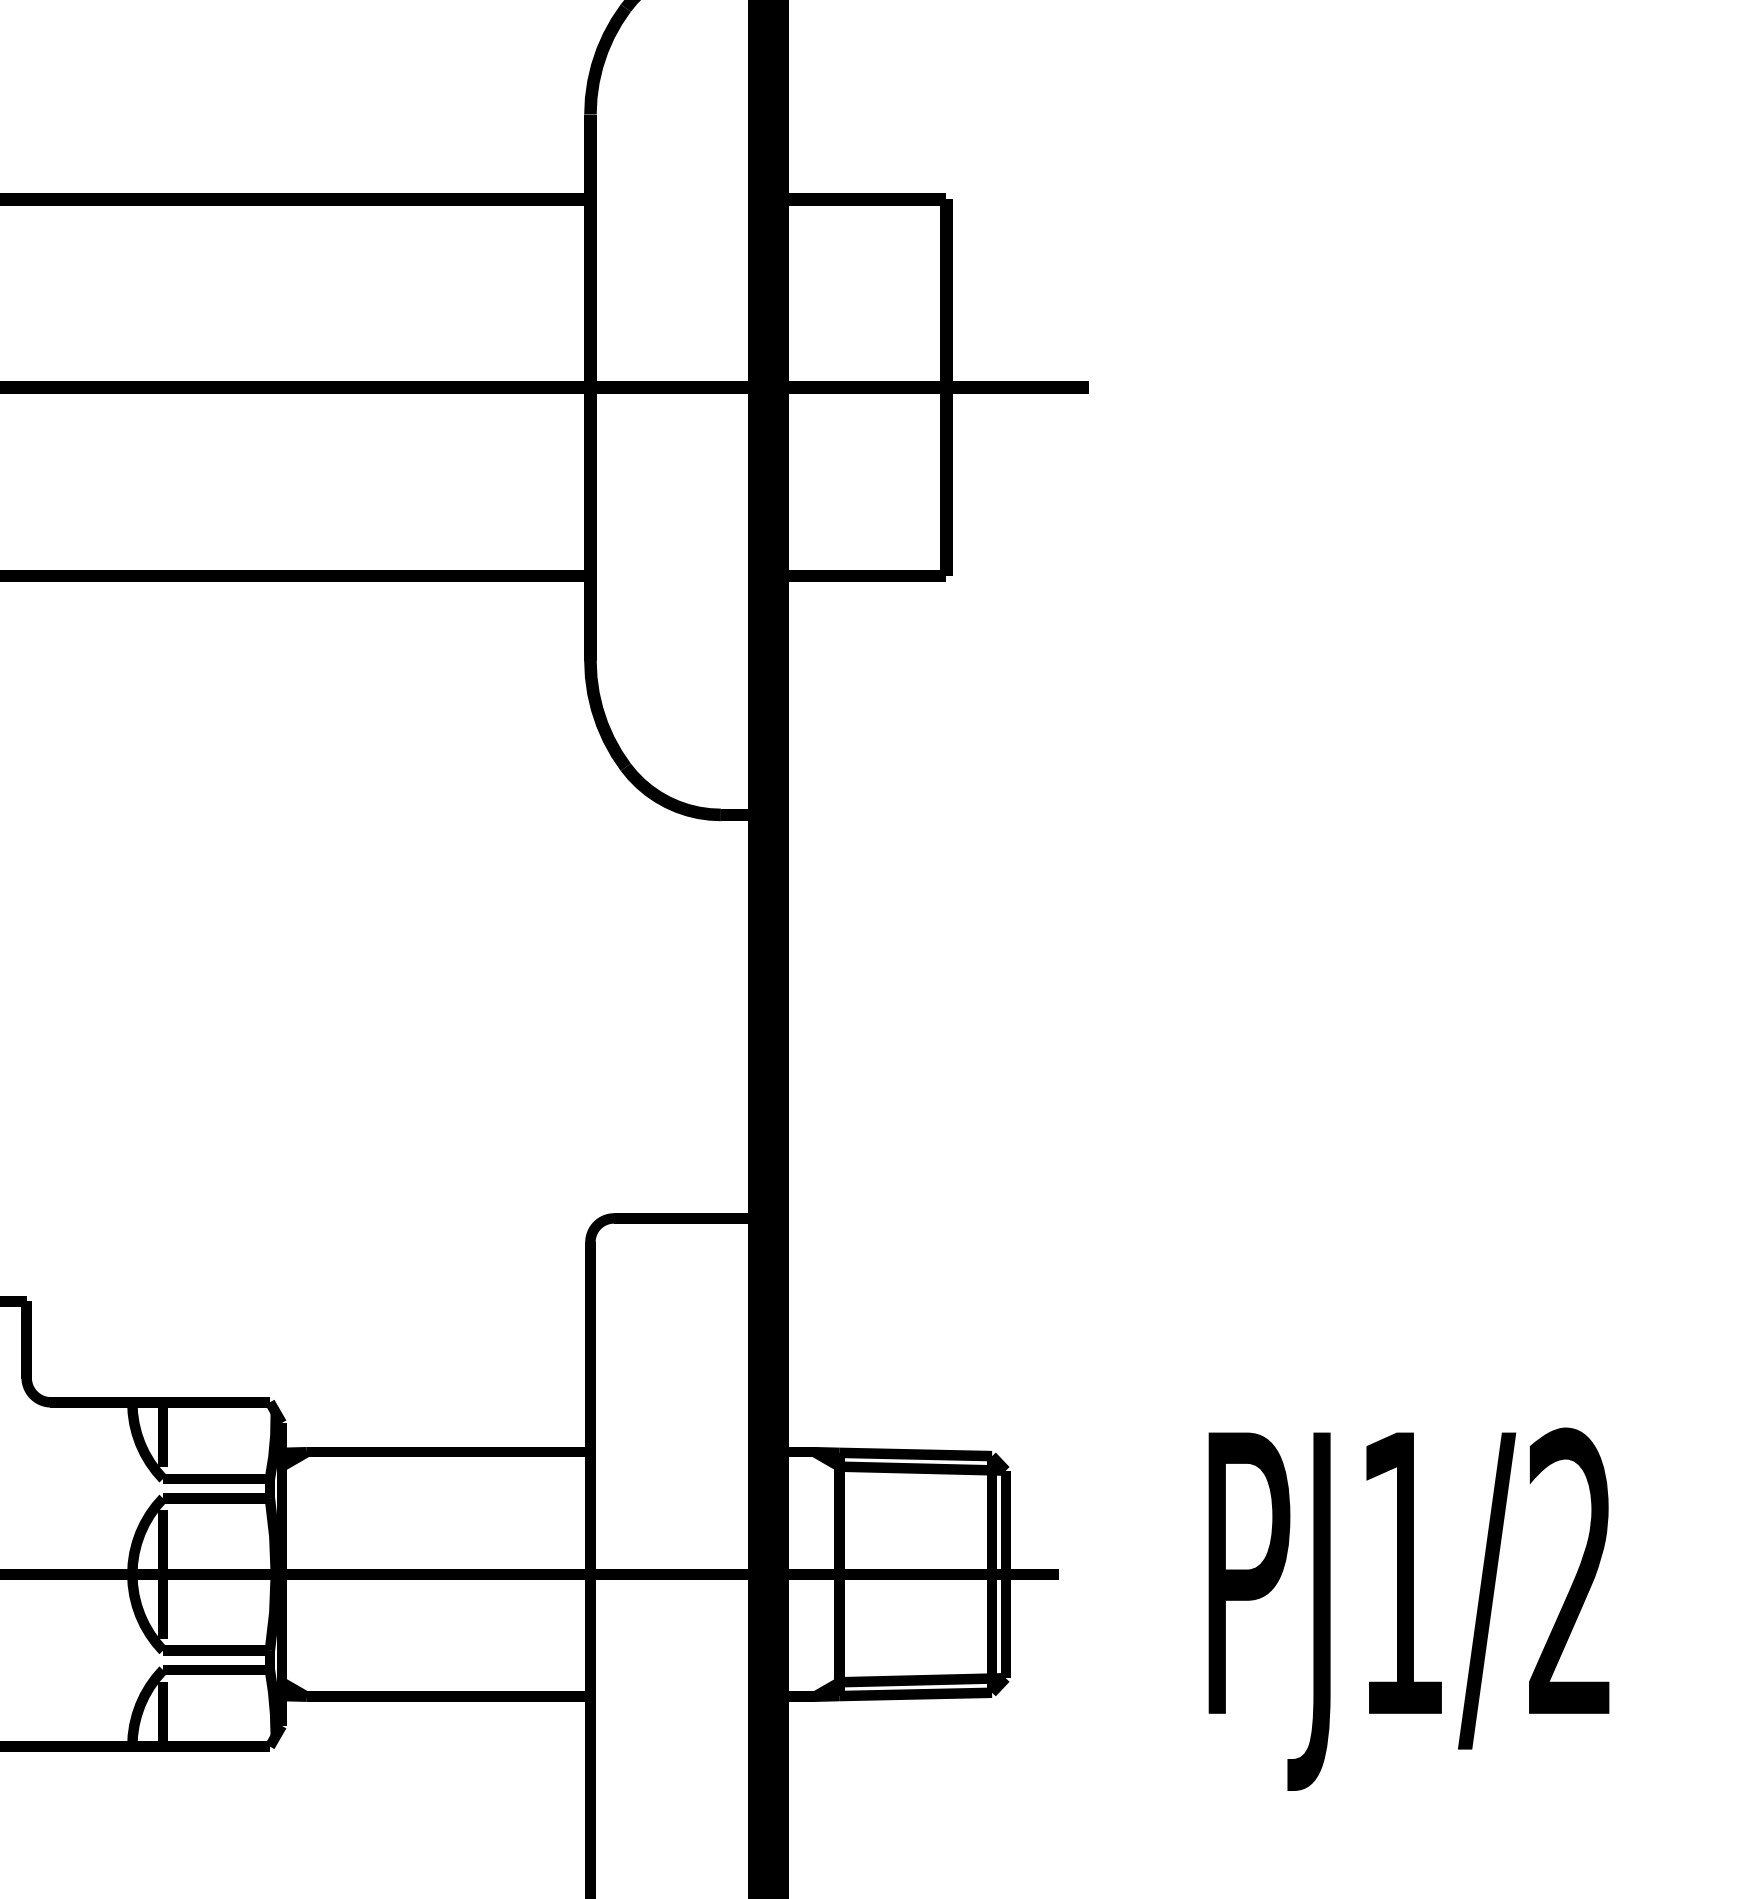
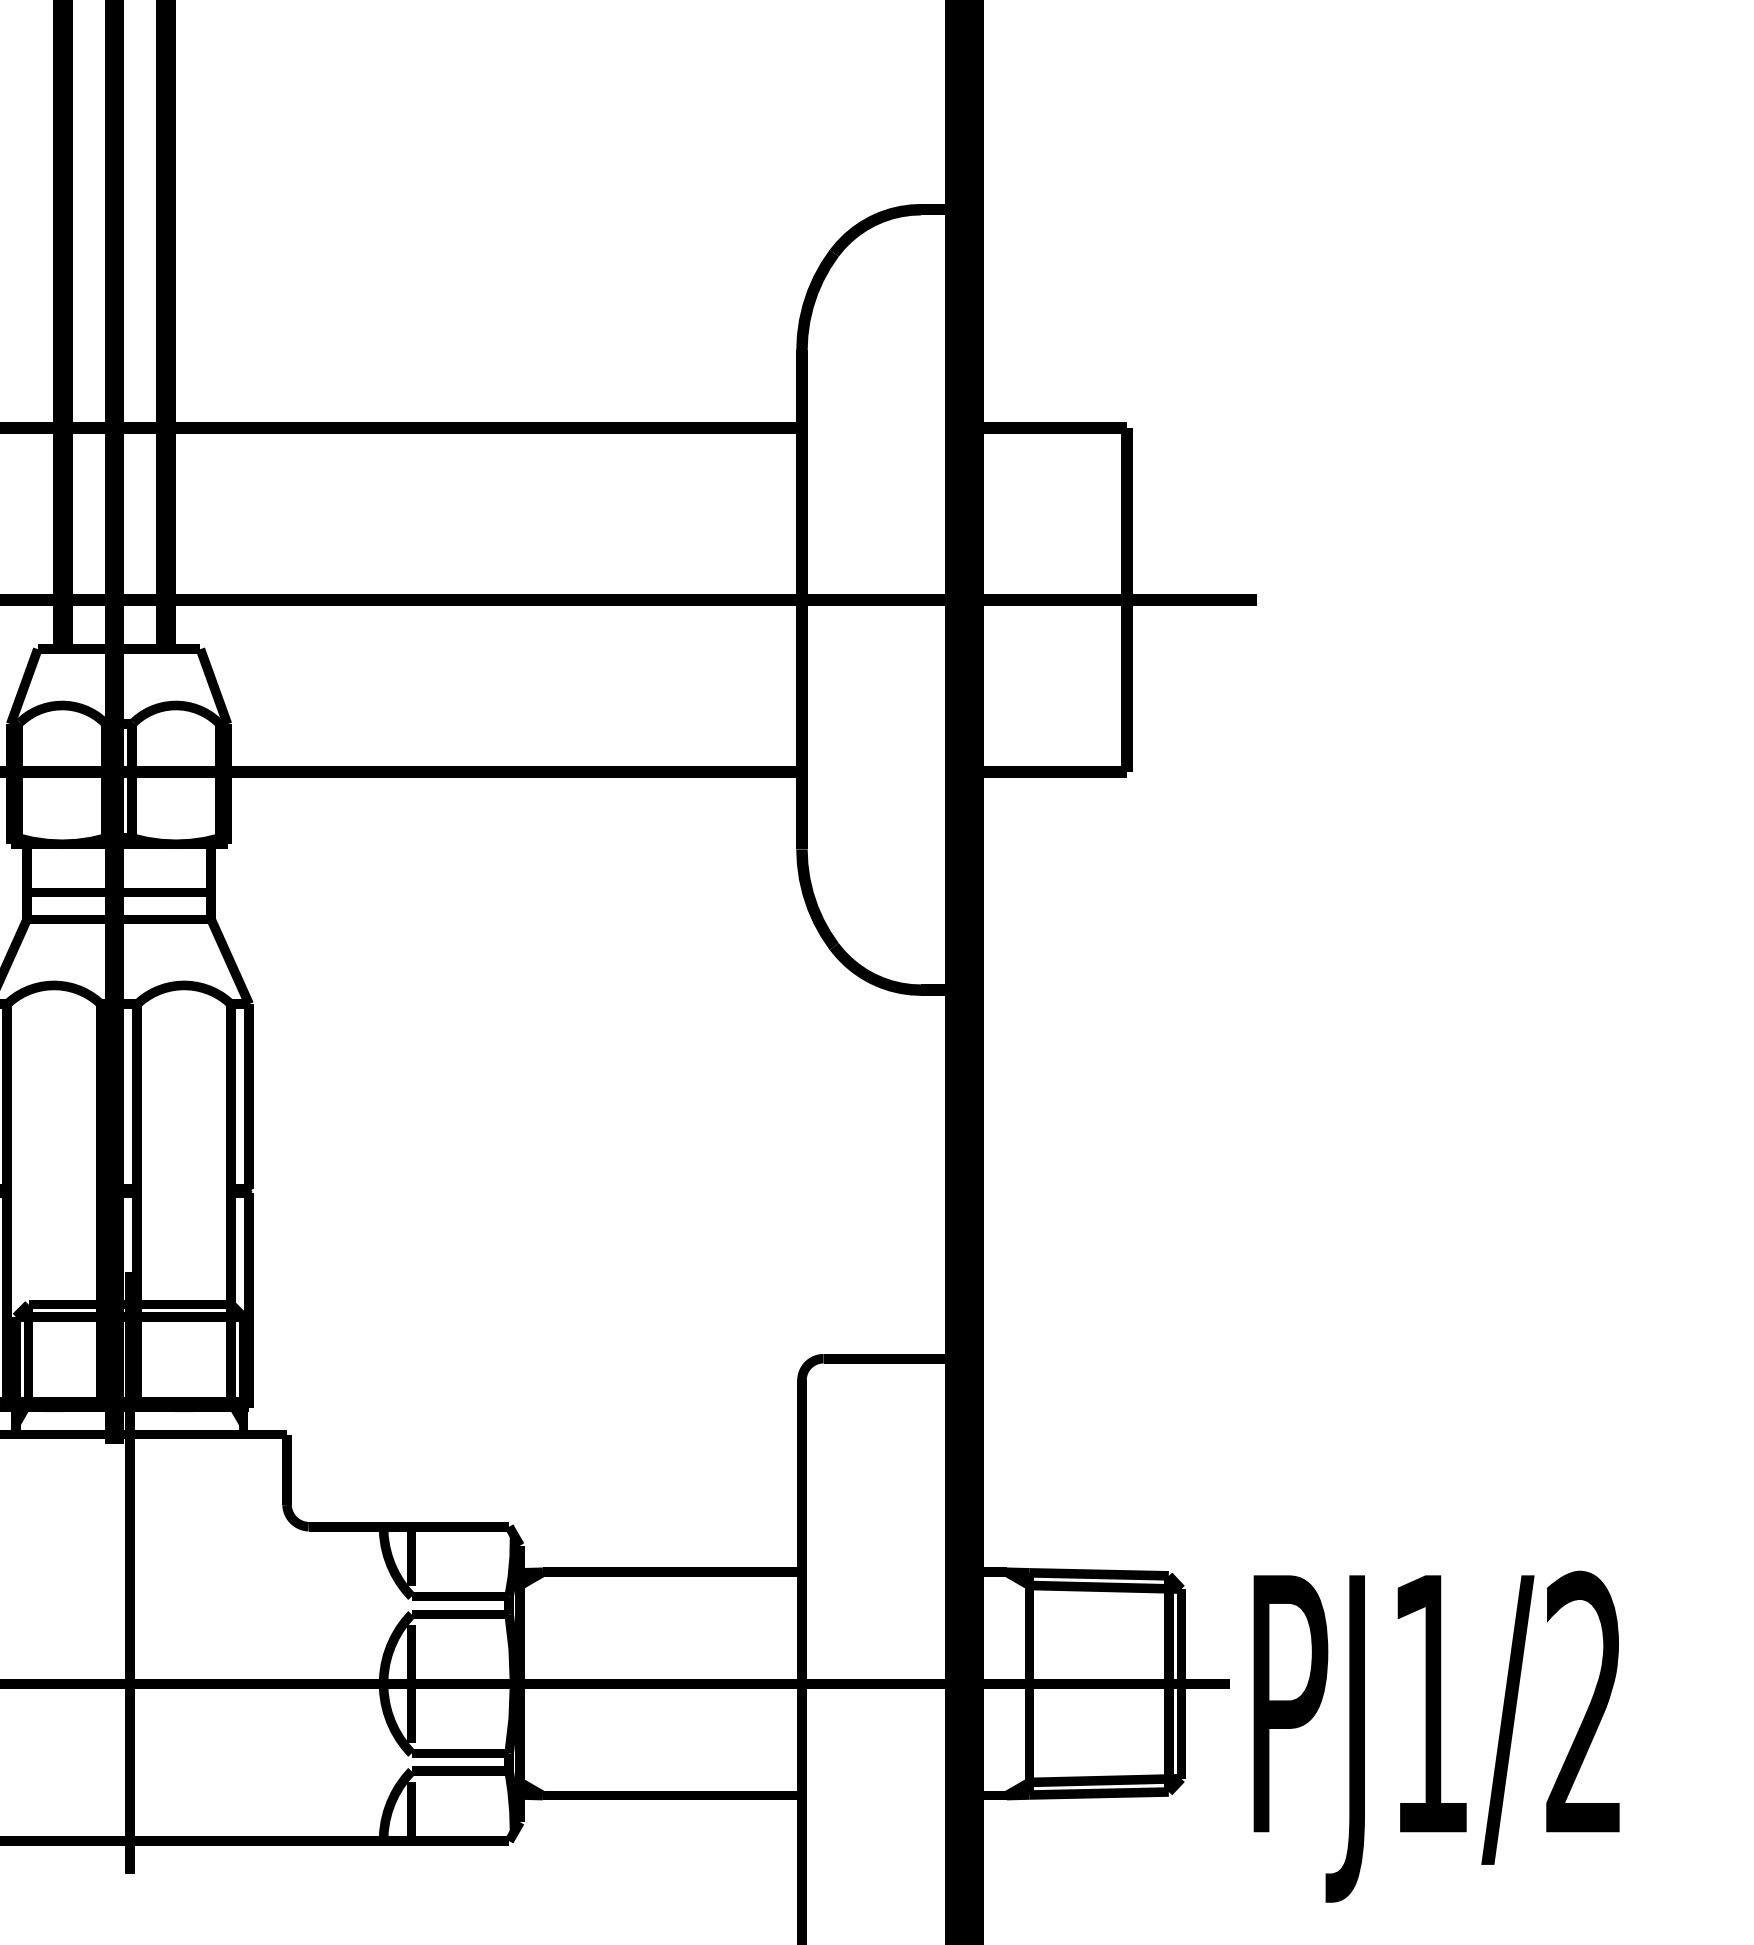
text: (1408, 1609) -> (1436, 1736), moved

